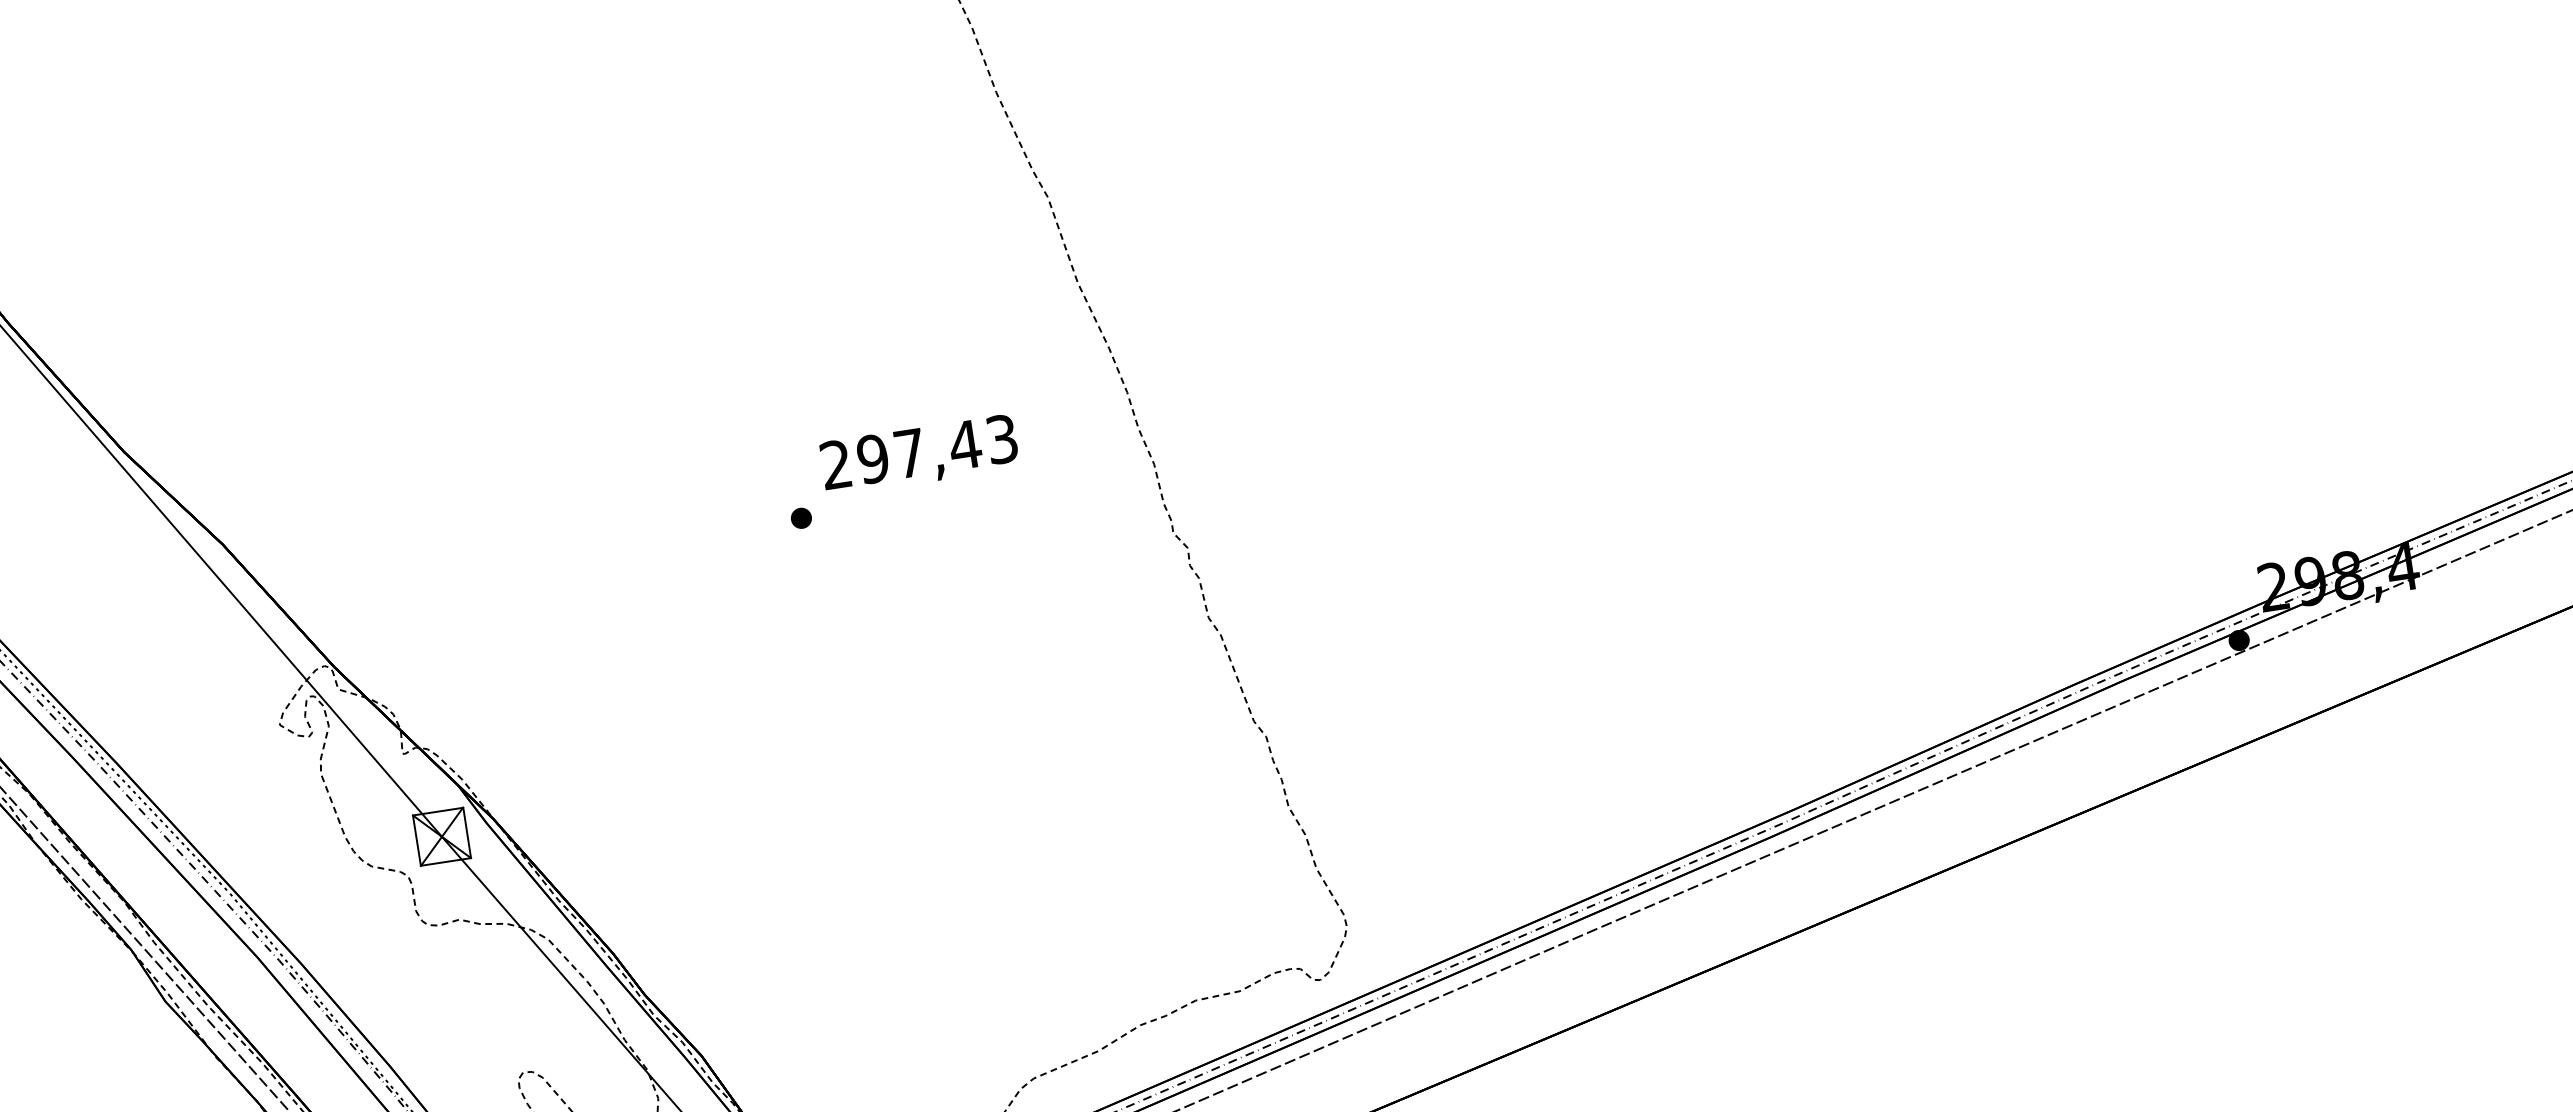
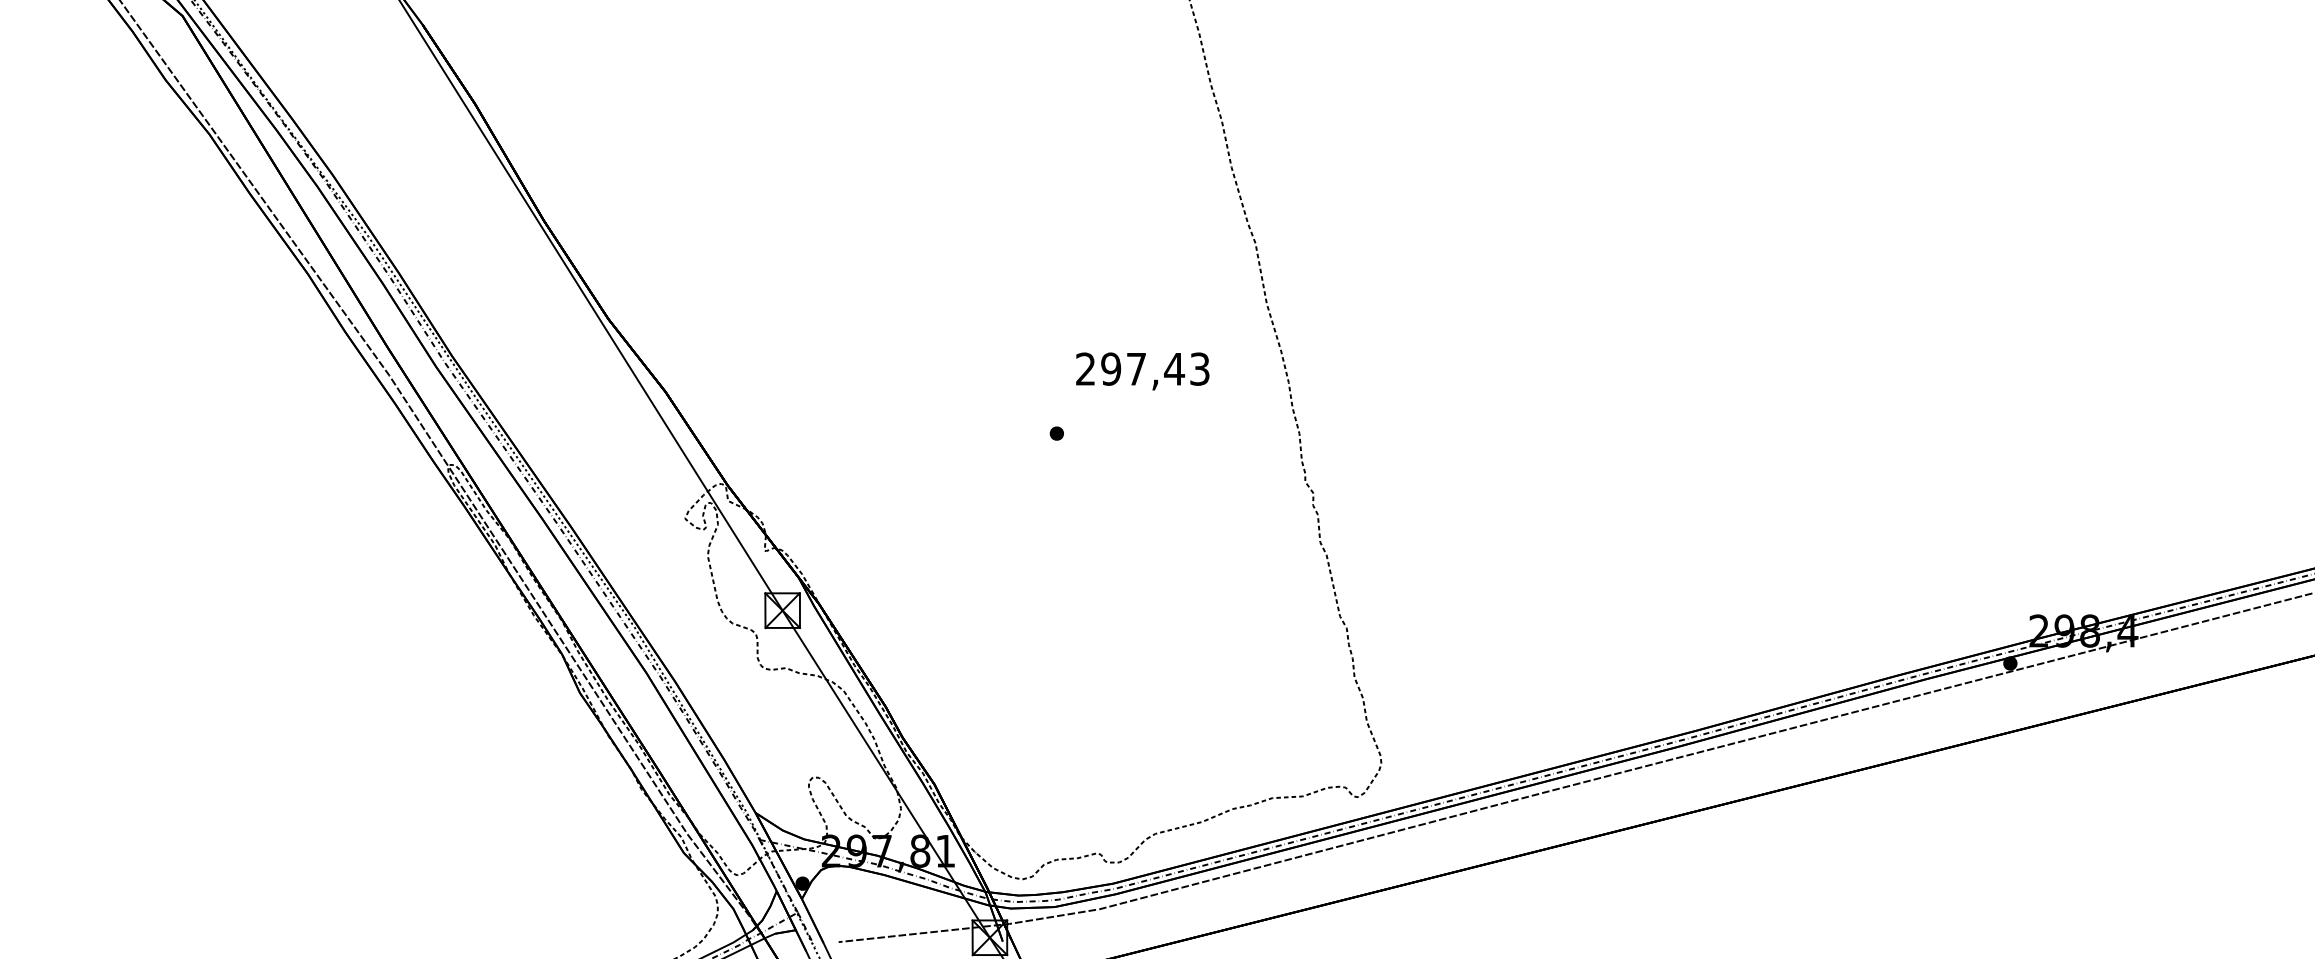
text: (919, 455) -> (1142, 371), moved

